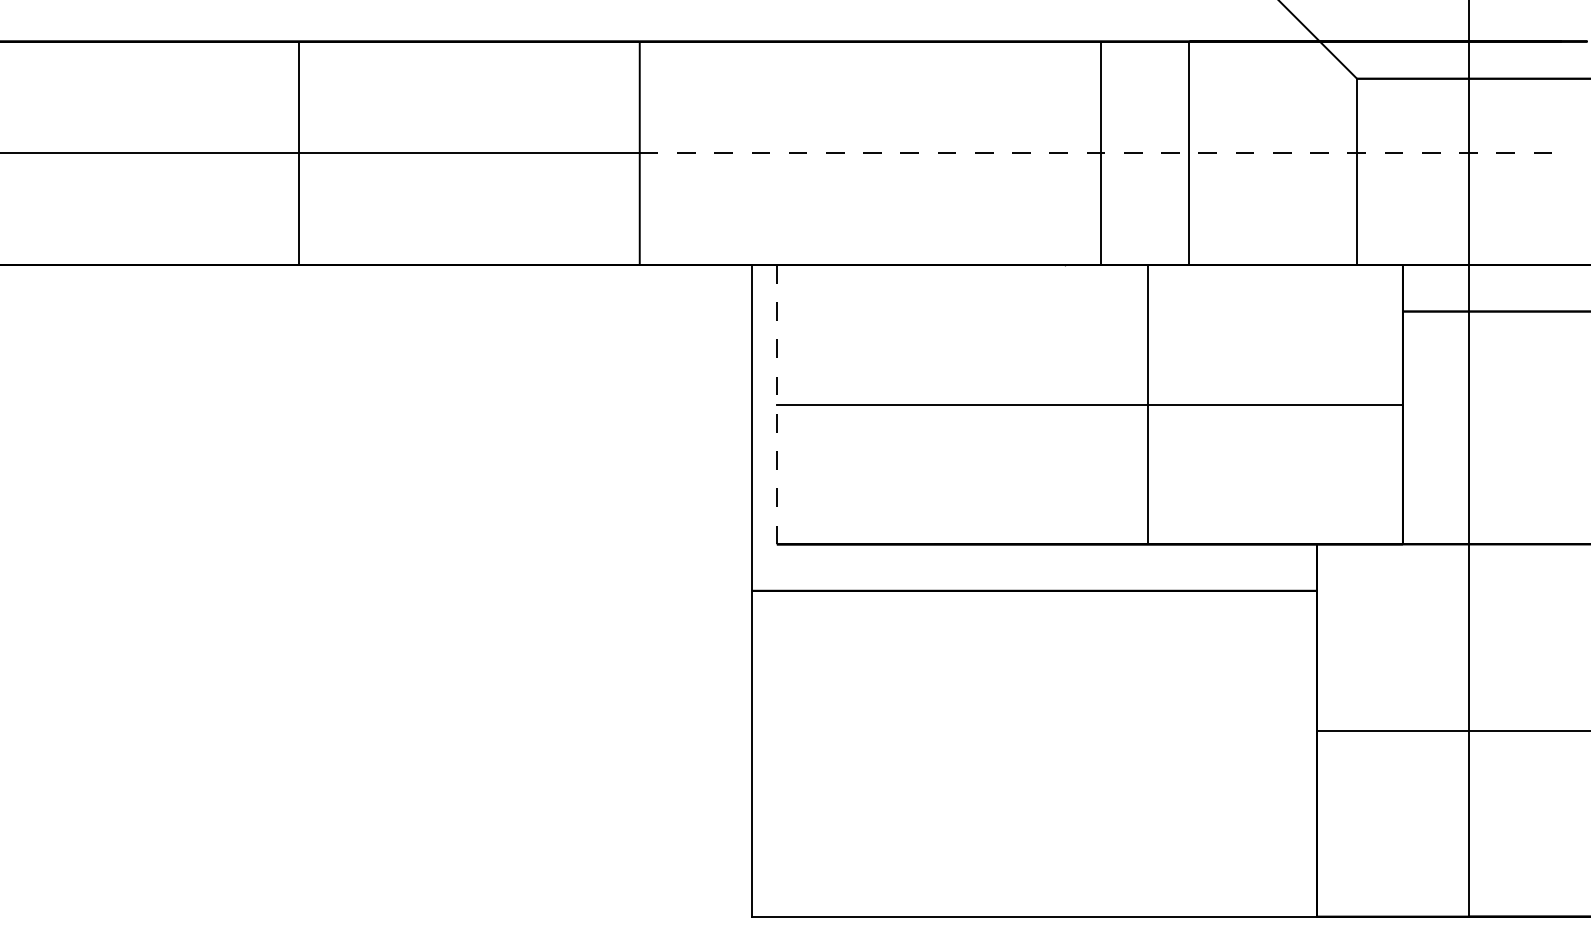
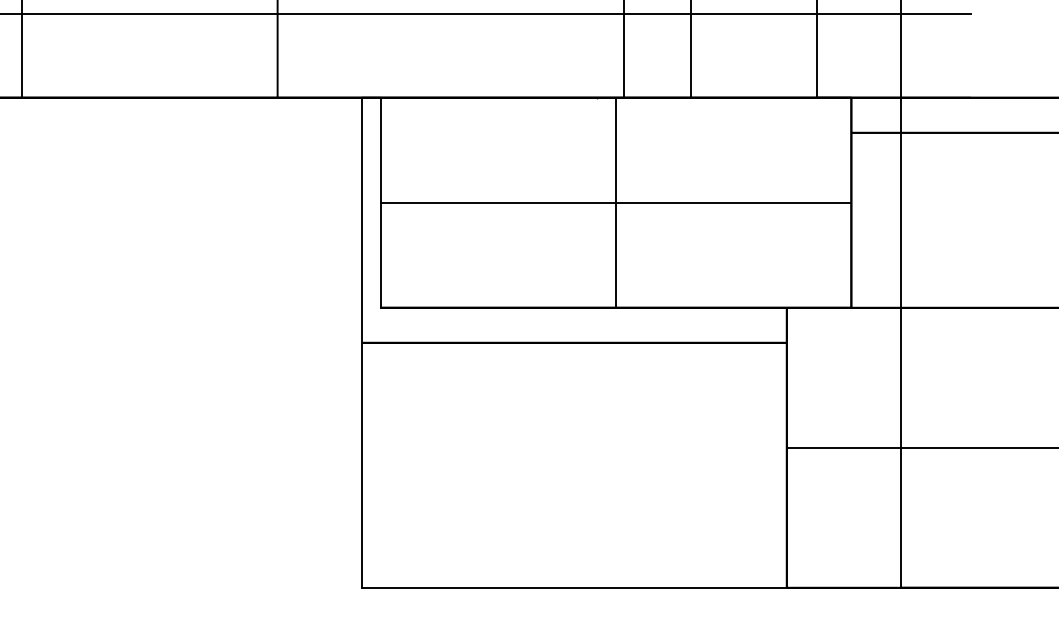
line: (1101, 153) -> (624, 14), dashed -> solid
line: (776, 404) -> (380, 202), dashed -> solid
line: (1147, 404) -> (615, 202), moved

